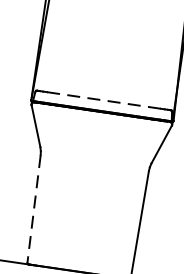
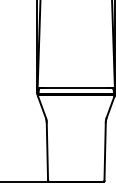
line: (104, 101) -> (76, 88), dashed -> solid
line: (33, 210) -> (47, 152), dashed -> solid

